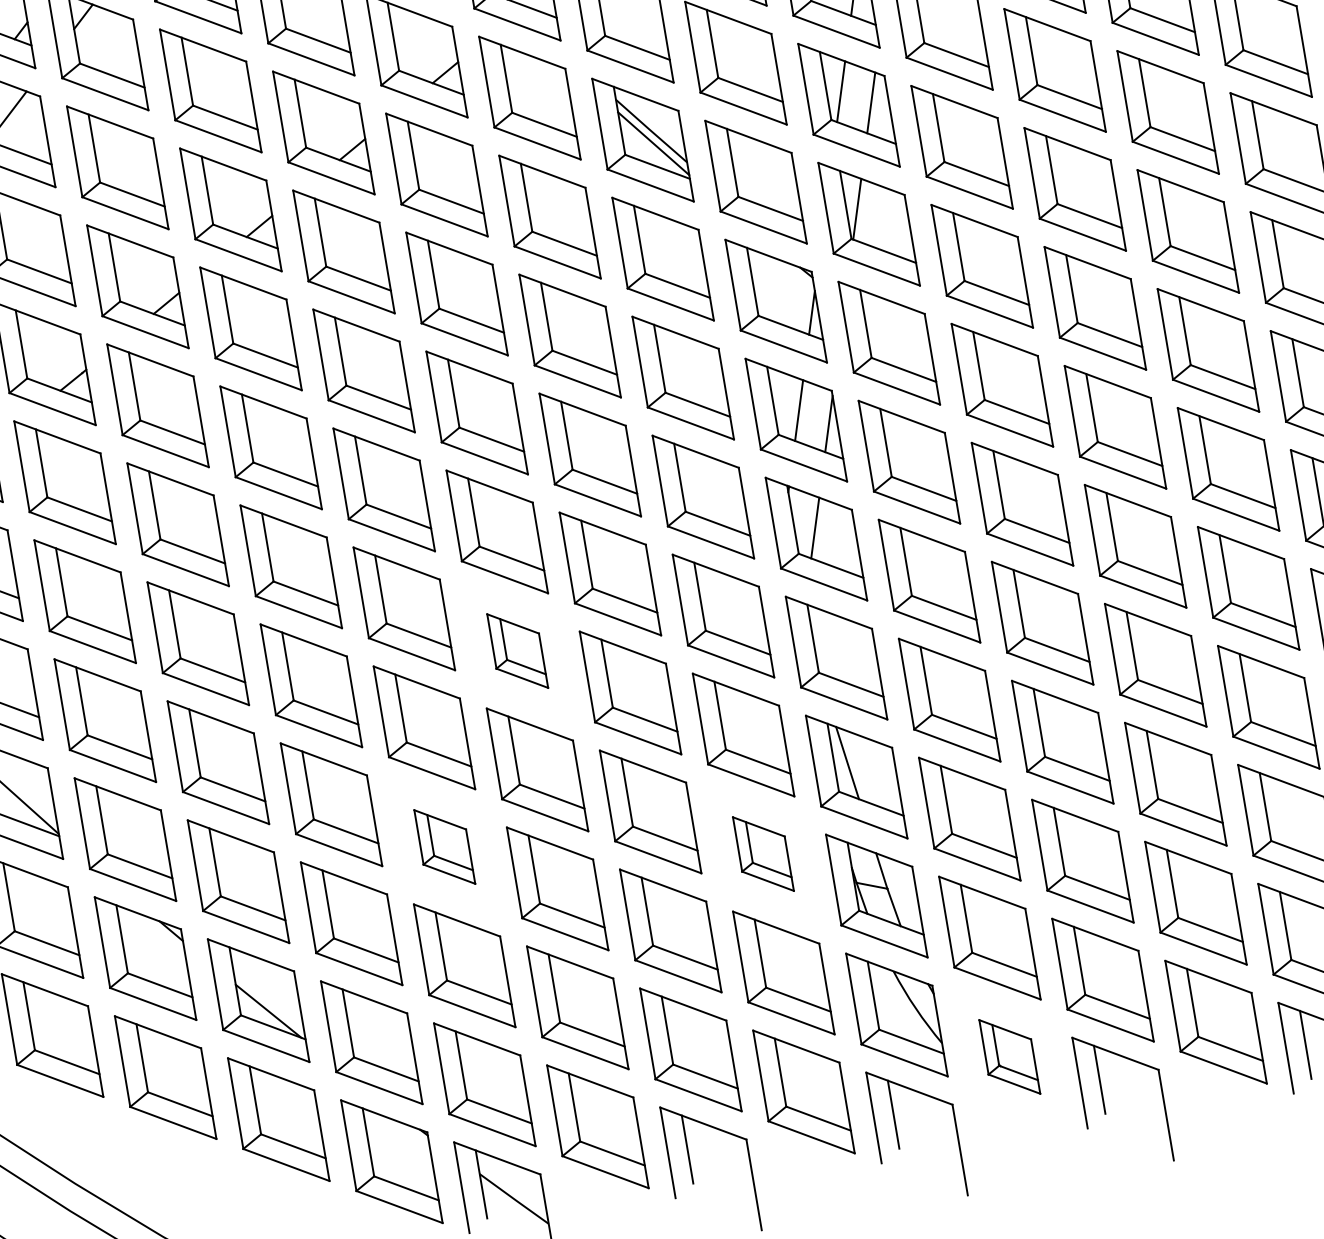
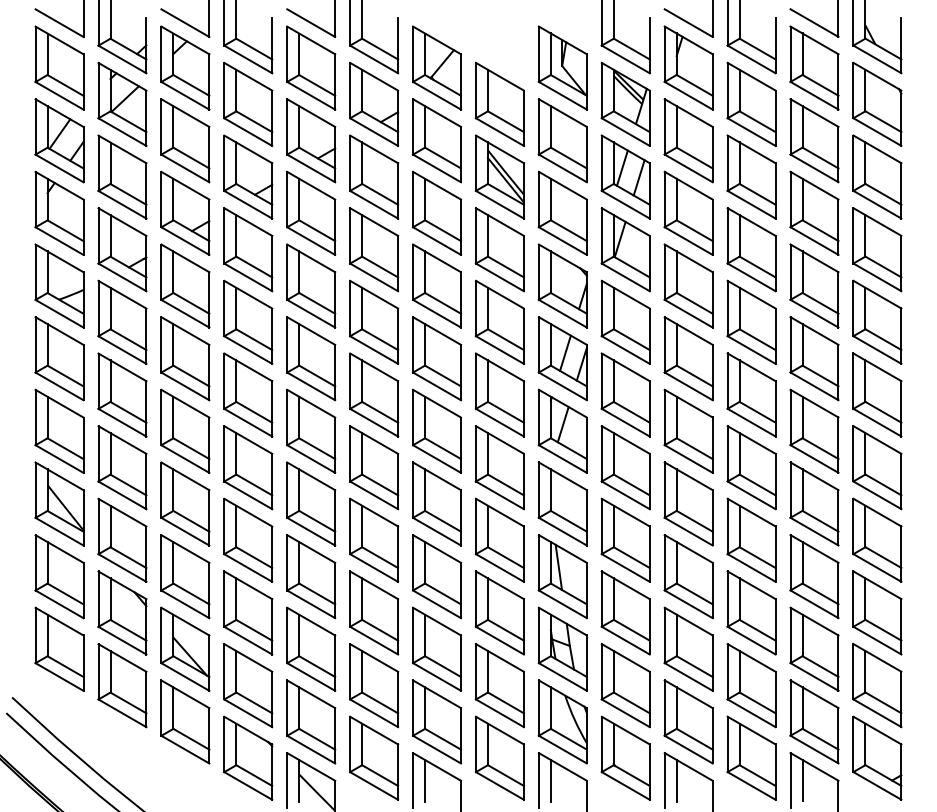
part: (518, 650) -> (374, 467), size x1.67
part: (445, 846) -> (311, 576), size x1.67
part: (762, 853) -> (499, 612), size x1.67
part: (1009, 1055) -> (625, 757), size x1.67

